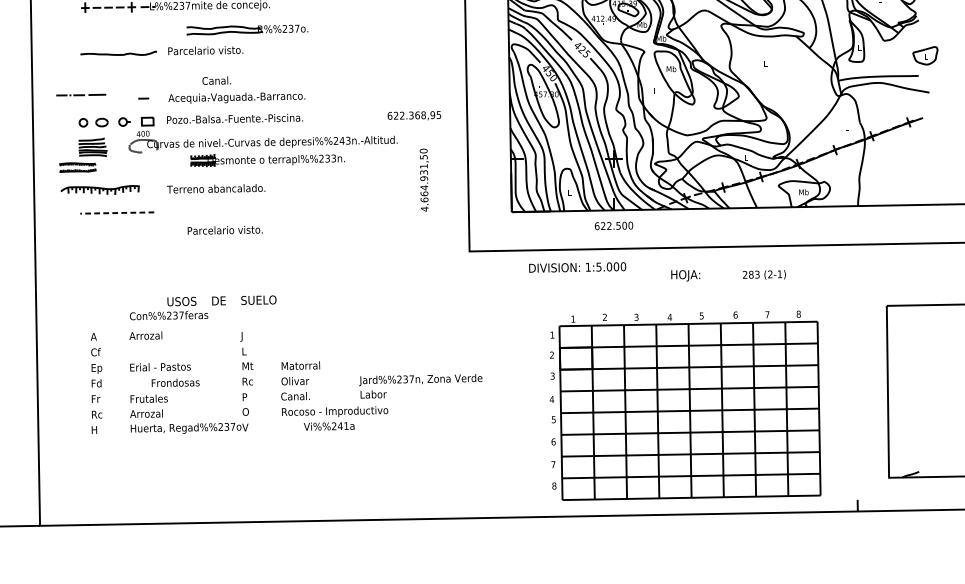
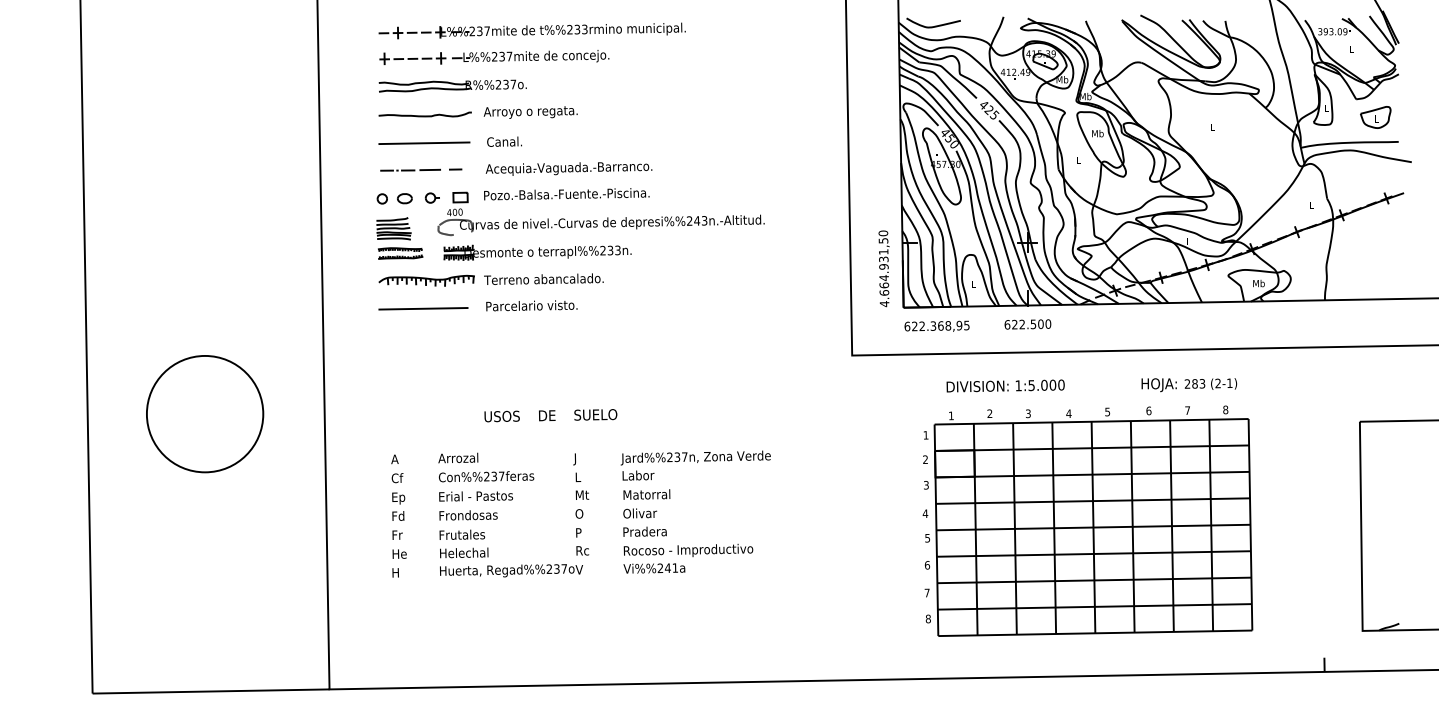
part: (247, 29) -> (452, 85), moved
text: (205, 50) -> (530, 111), Parcelario visto. -> Arroyo o regata.
part: (925, 55) -> (1375, 117), moved
line: (118, 77) -> (424, 143), added
text: (216, 80) -> (504, 141), moved
line: (81, 94) -> (410, 169), moved
text: (413, 115) -> (936, 325), moved
part: (267, 160) -> (537, 252), moved
part: (77, 167) -> (400, 253), moved
text: (423, 179) -> (883, 268), moved
part: (100, 189) -> (426, 280), moved
line: (116, 212) -> (422, 308), dashed -> solid
text: (224, 230) -> (531, 305), moved
text: (577, 267) -> (1005, 385), moved
text: (685, 276) -> (1158, 385), moved
text: (169, 315) -> (486, 476), moved
text: (247, 381) -> (581, 513), Rc -> O
text: (175, 382) -> (468, 515), moved
text: (420, 386) -> (695, 465), moved
text: (298, 396) -> (644, 531), Canal. -> Pradera
part: (685, 405) -> (1087, 520), moved
text: (247, 411) -> (582, 550), O -> Rc
text: (150, 413) -> (463, 552), Arrozal -> Helechal
text: (97, 414) -> (399, 553), Rc -> He
text: (329, 426) -> (654, 568), moved

